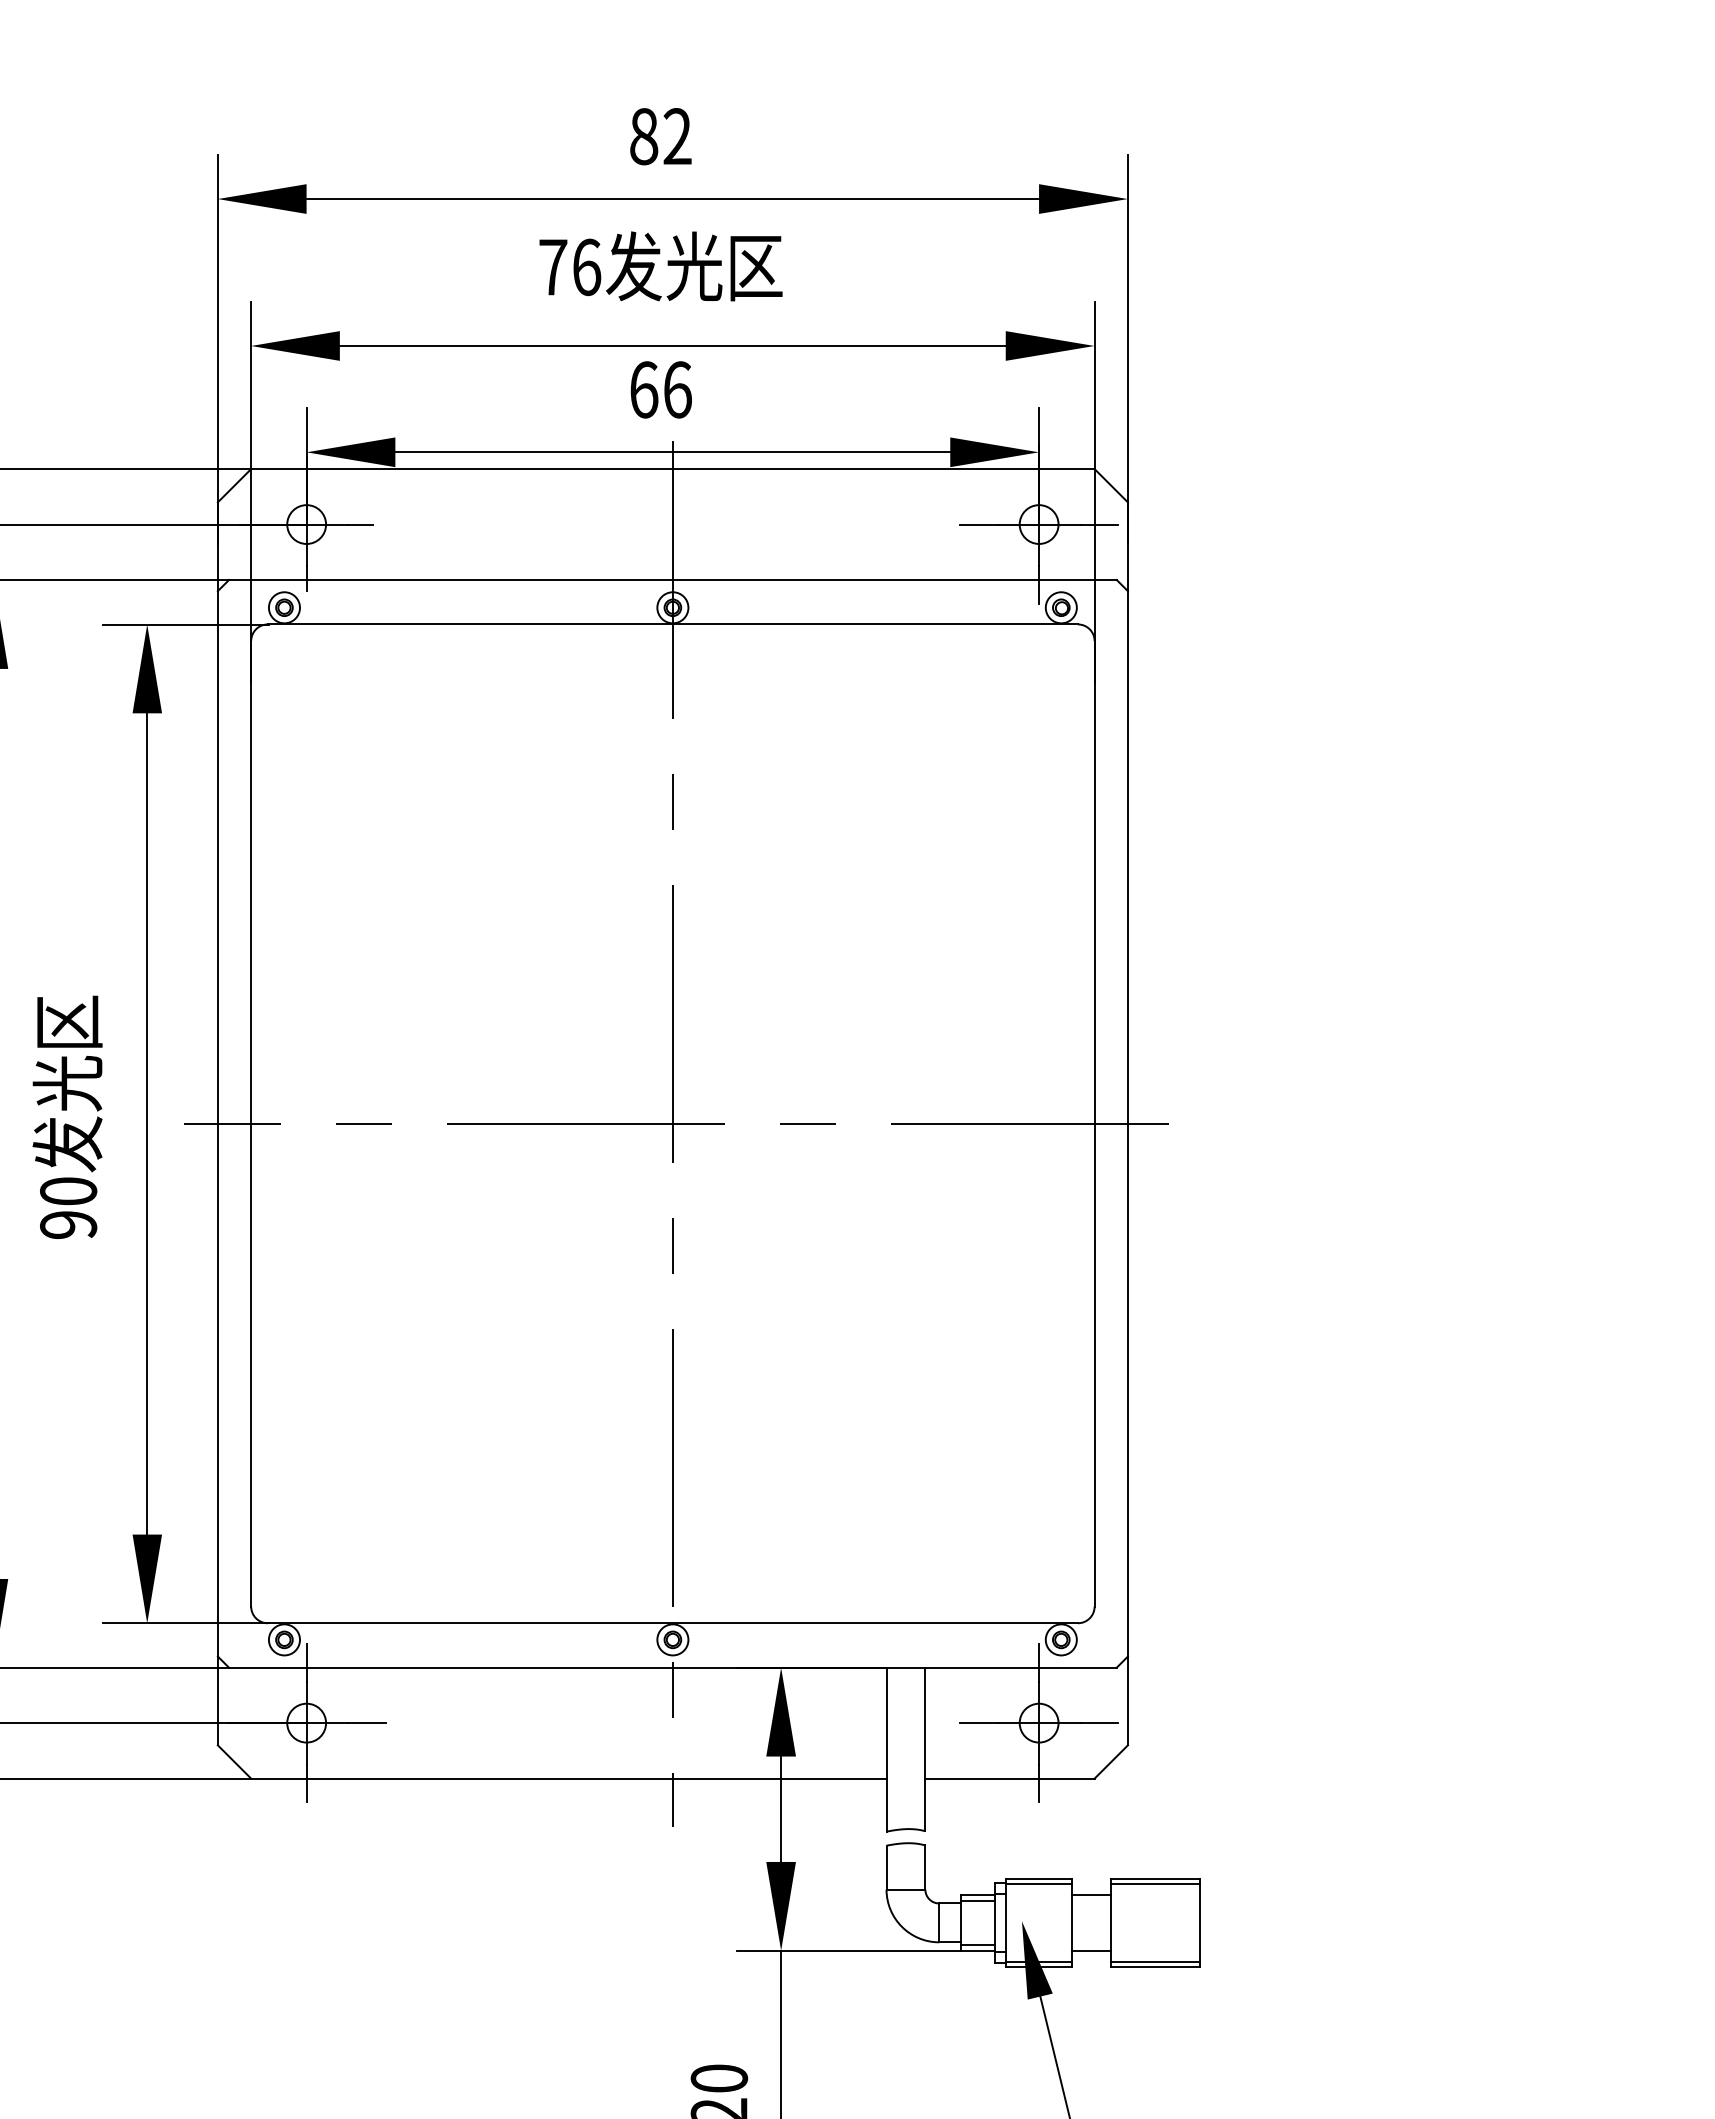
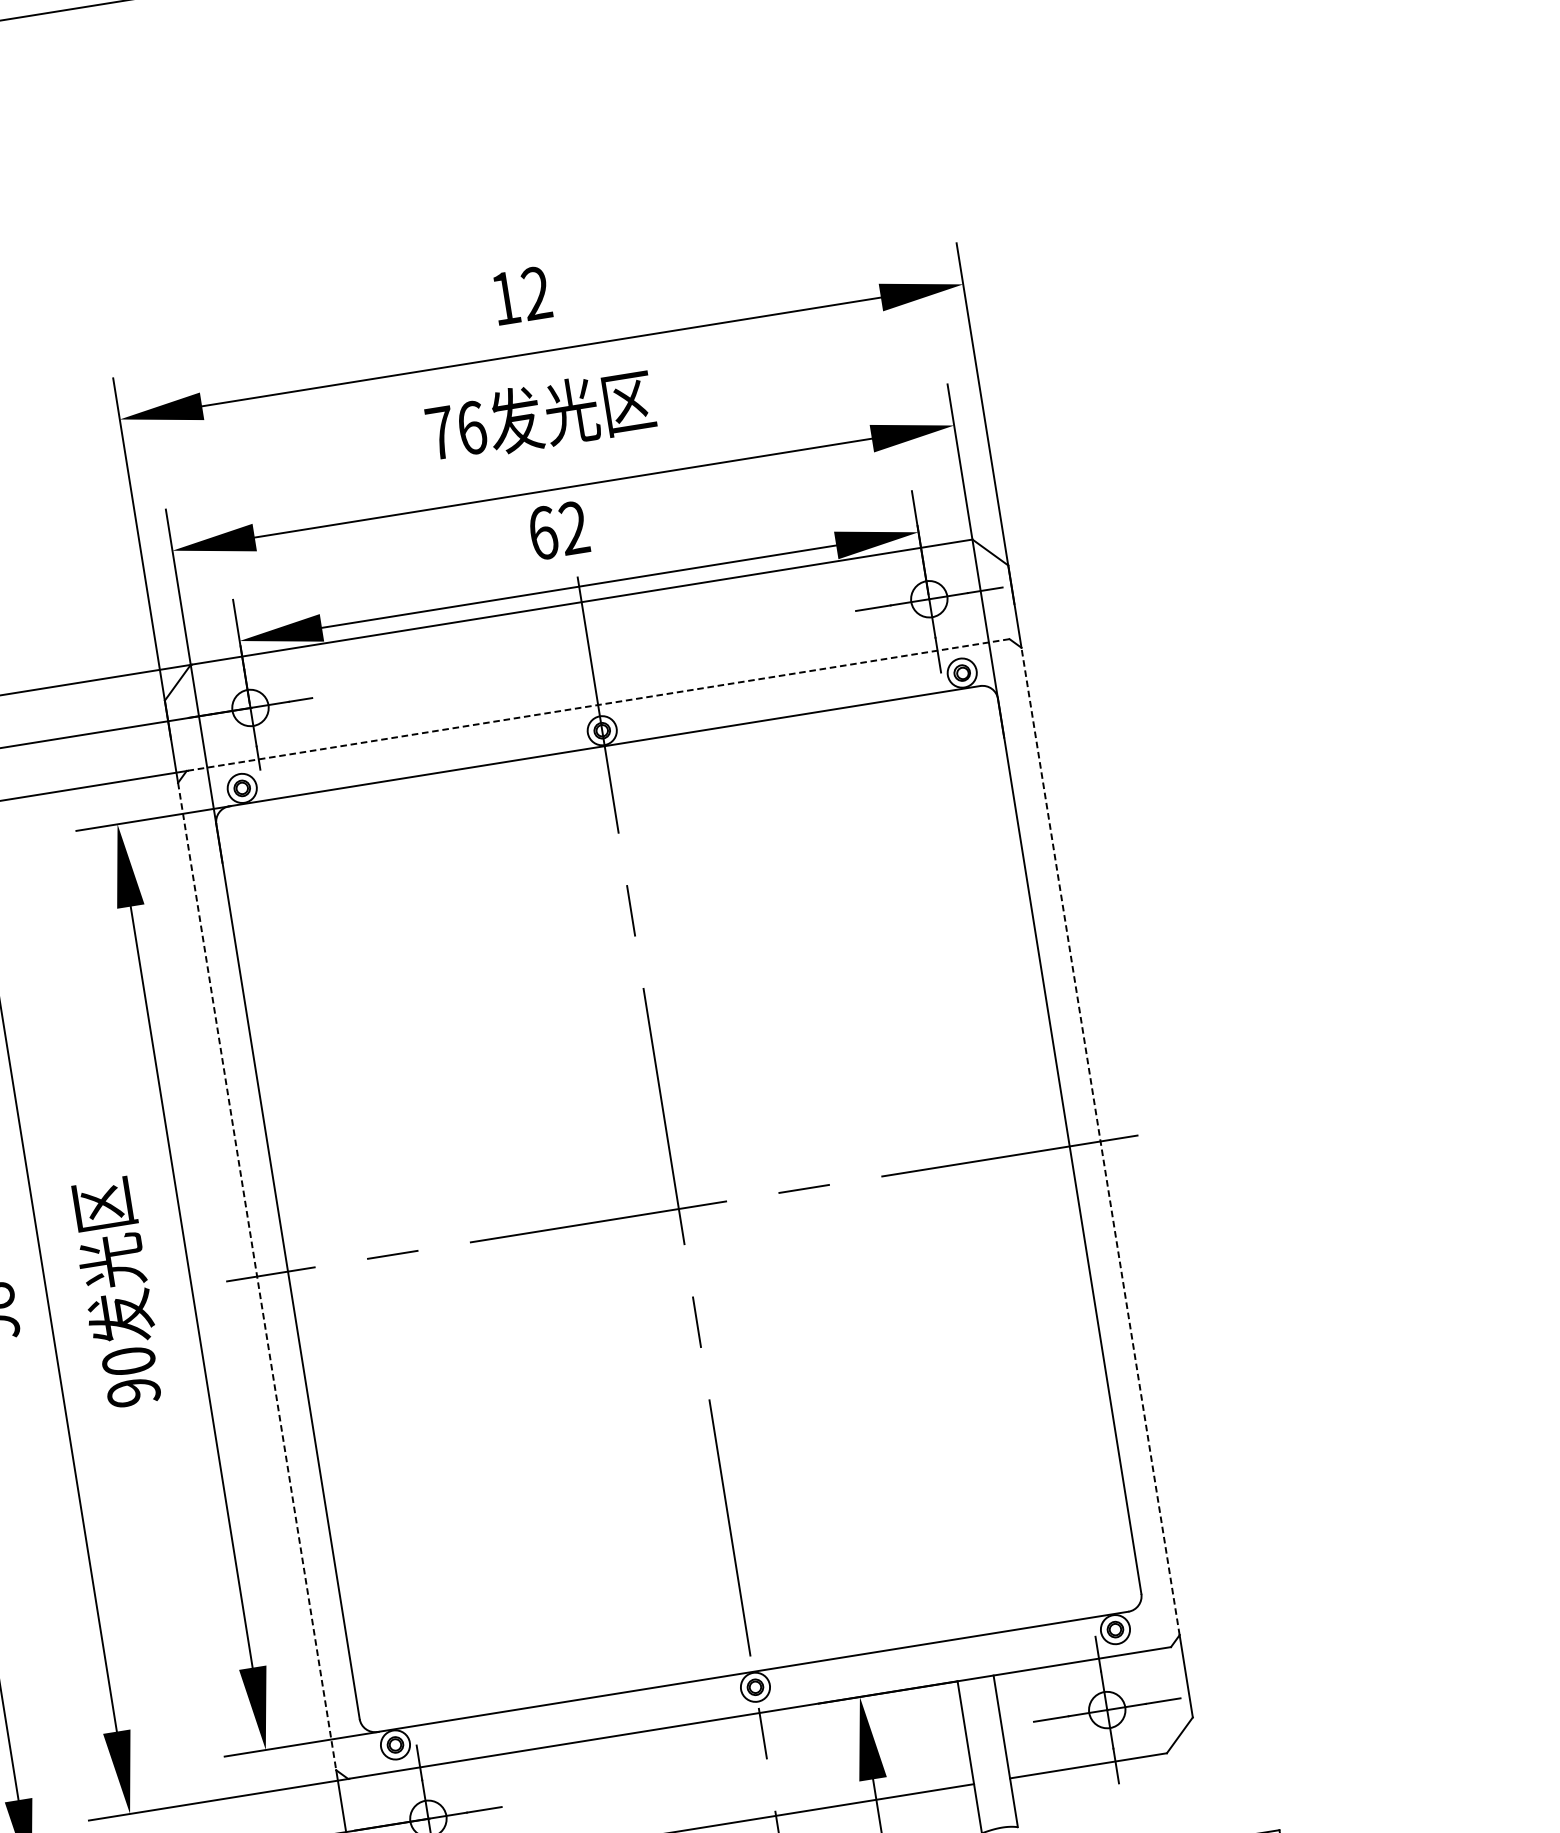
text: (644, 136) -> (505, 298), 82 -> 12
text: (677, 389) -> (574, 527), 66 -> 62
line: (672, 580) -> (597, 705), solid -> dashed
line: (217, 1123) -> (256, 1276), solid -> dashed
line: (1127, 1123) -> (1100, 1141), solid -> dashed

